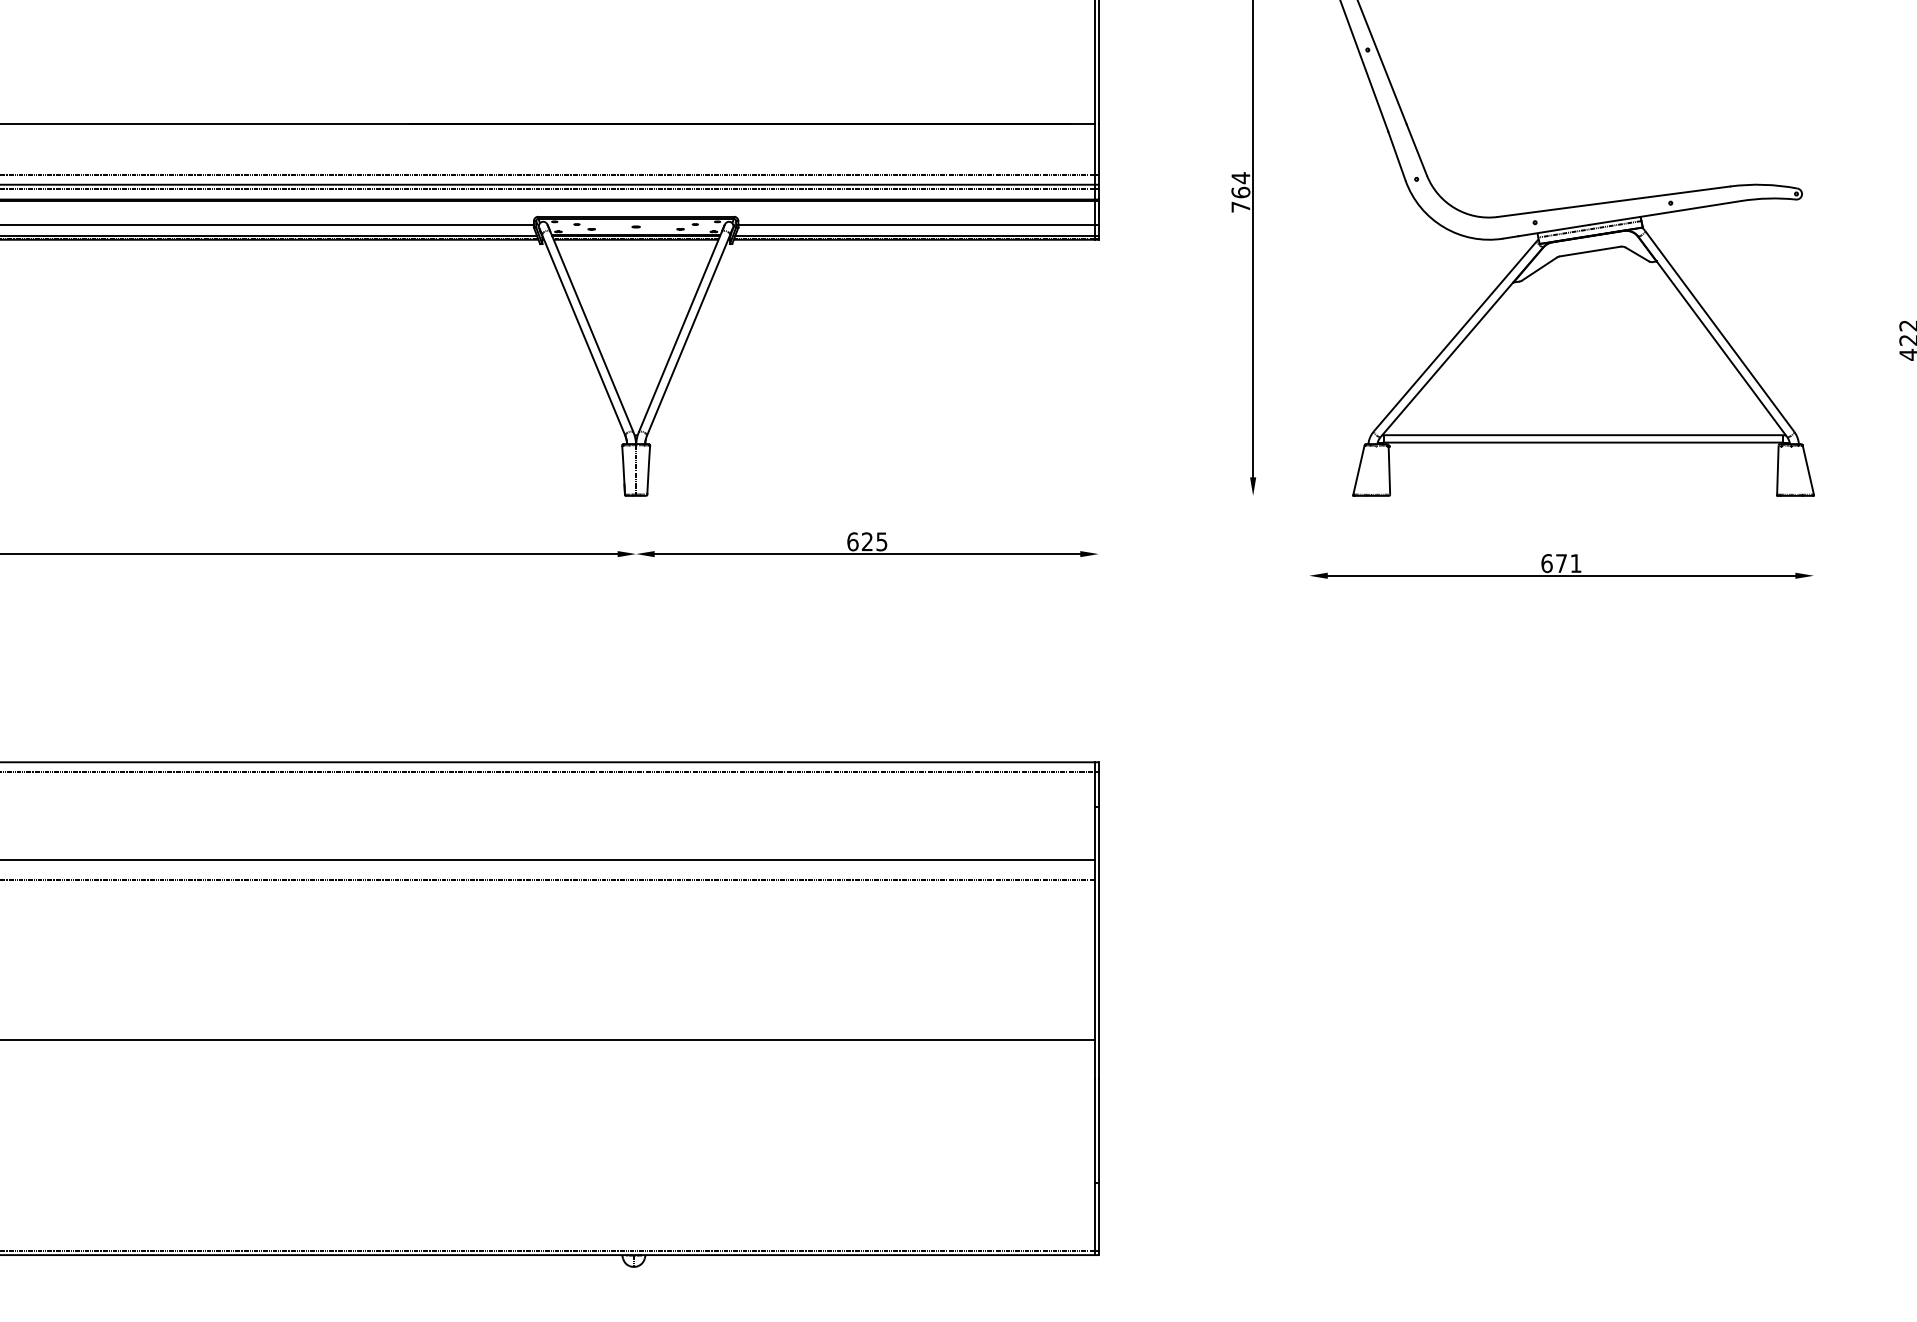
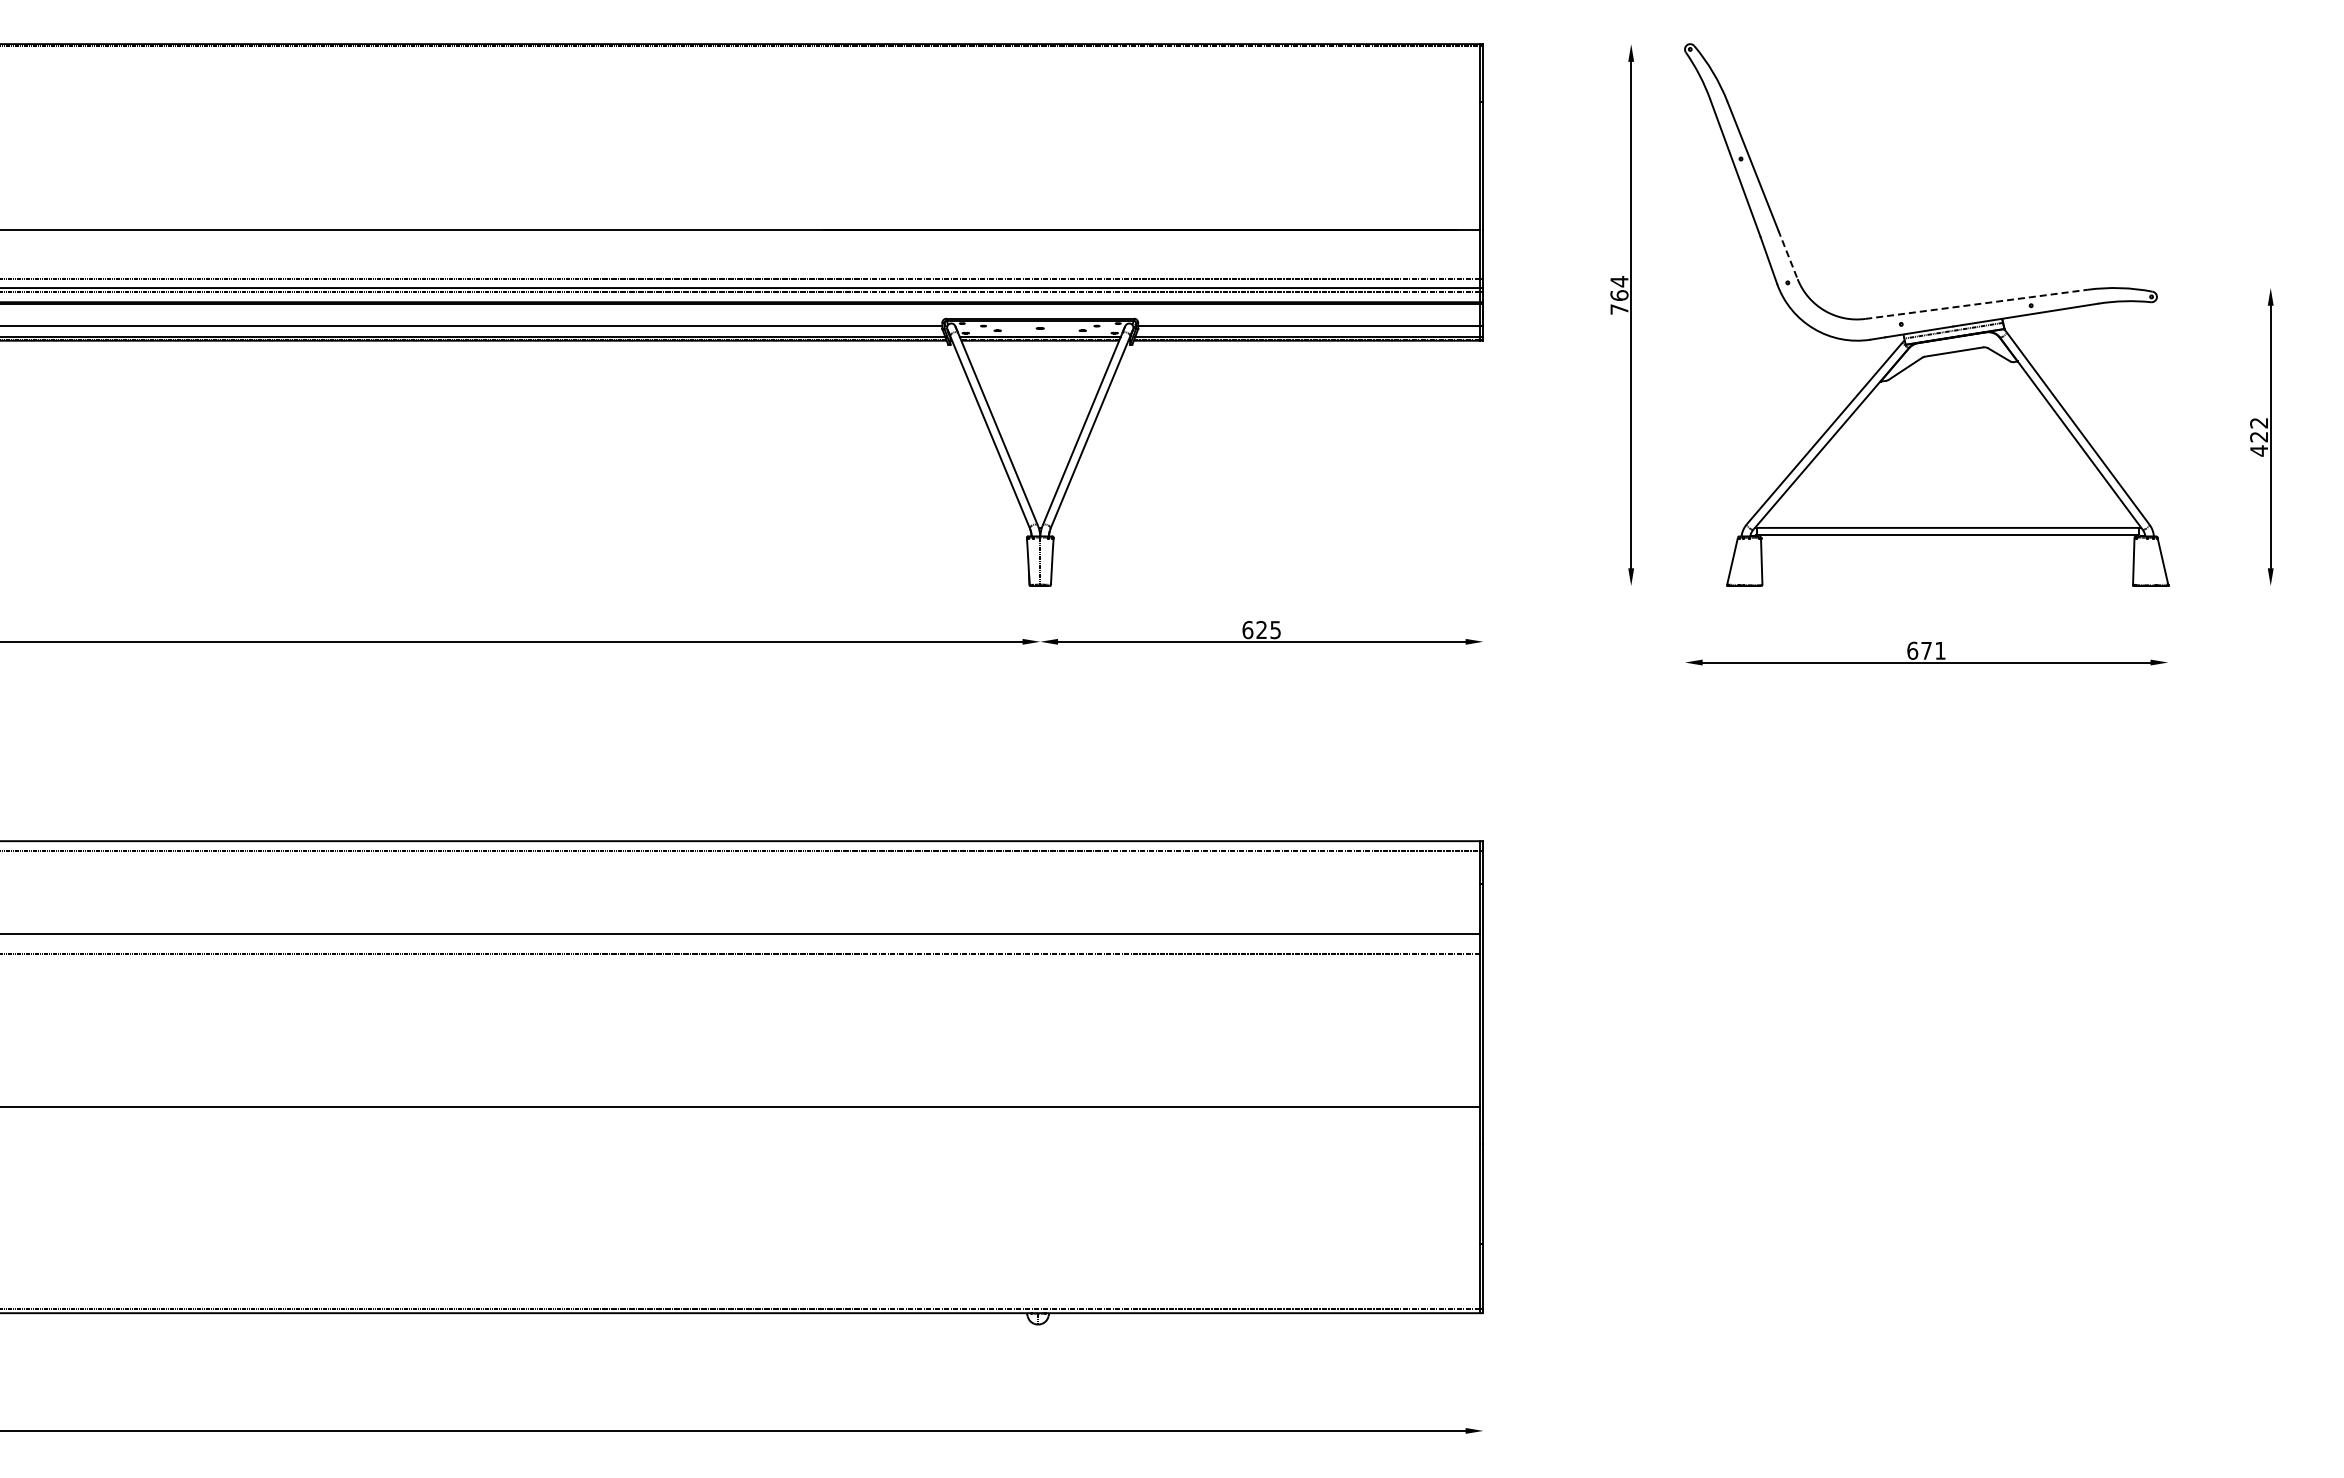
line: (1417, 150) -> (1788, 255), solid -> dashed
line: (1614, 201) -> (1977, 304), solid -> dashed

